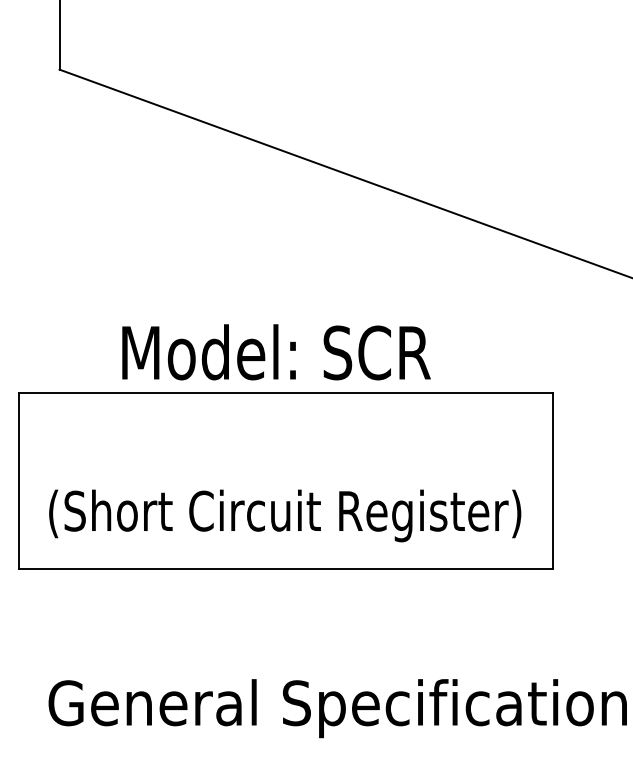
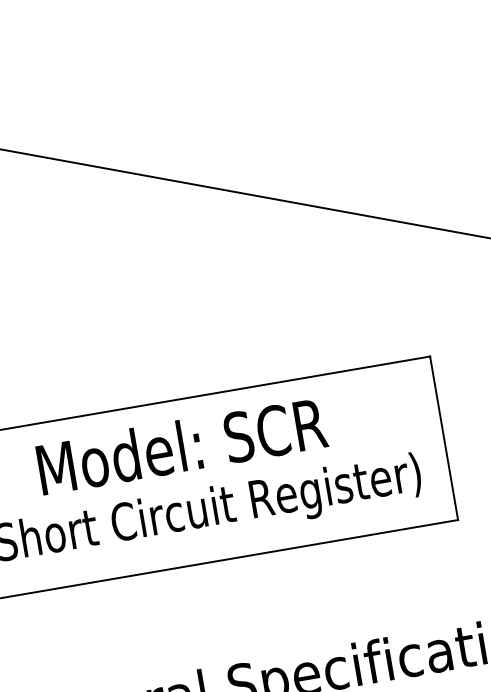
text: (276, 352) -> (182, 446), moved

